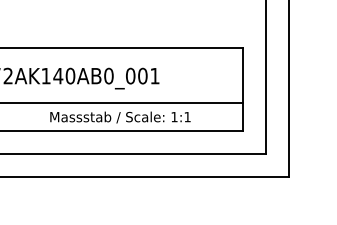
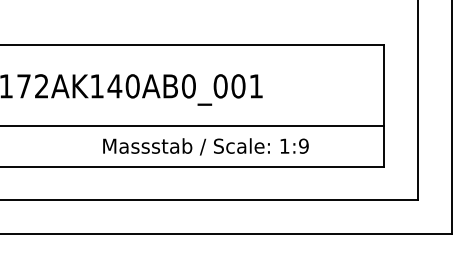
text: (187, 116) -> (303, 145), 1:1 -> 1:9

